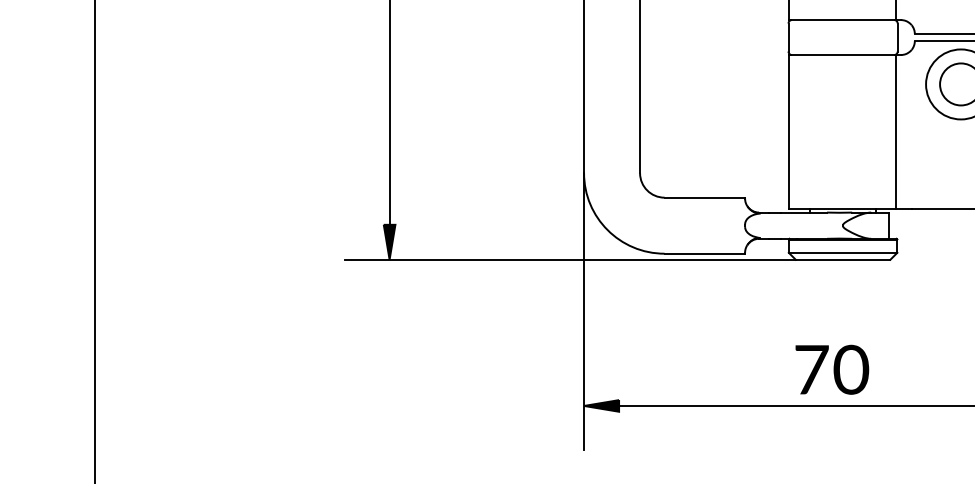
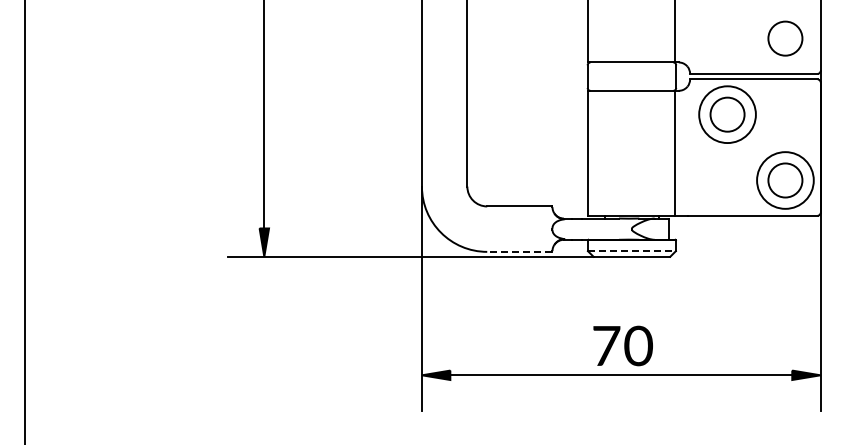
line: (704, 253) -> (519, 251), solid -> dashed
line: (842, 253) -> (631, 251), solid -> dashed

